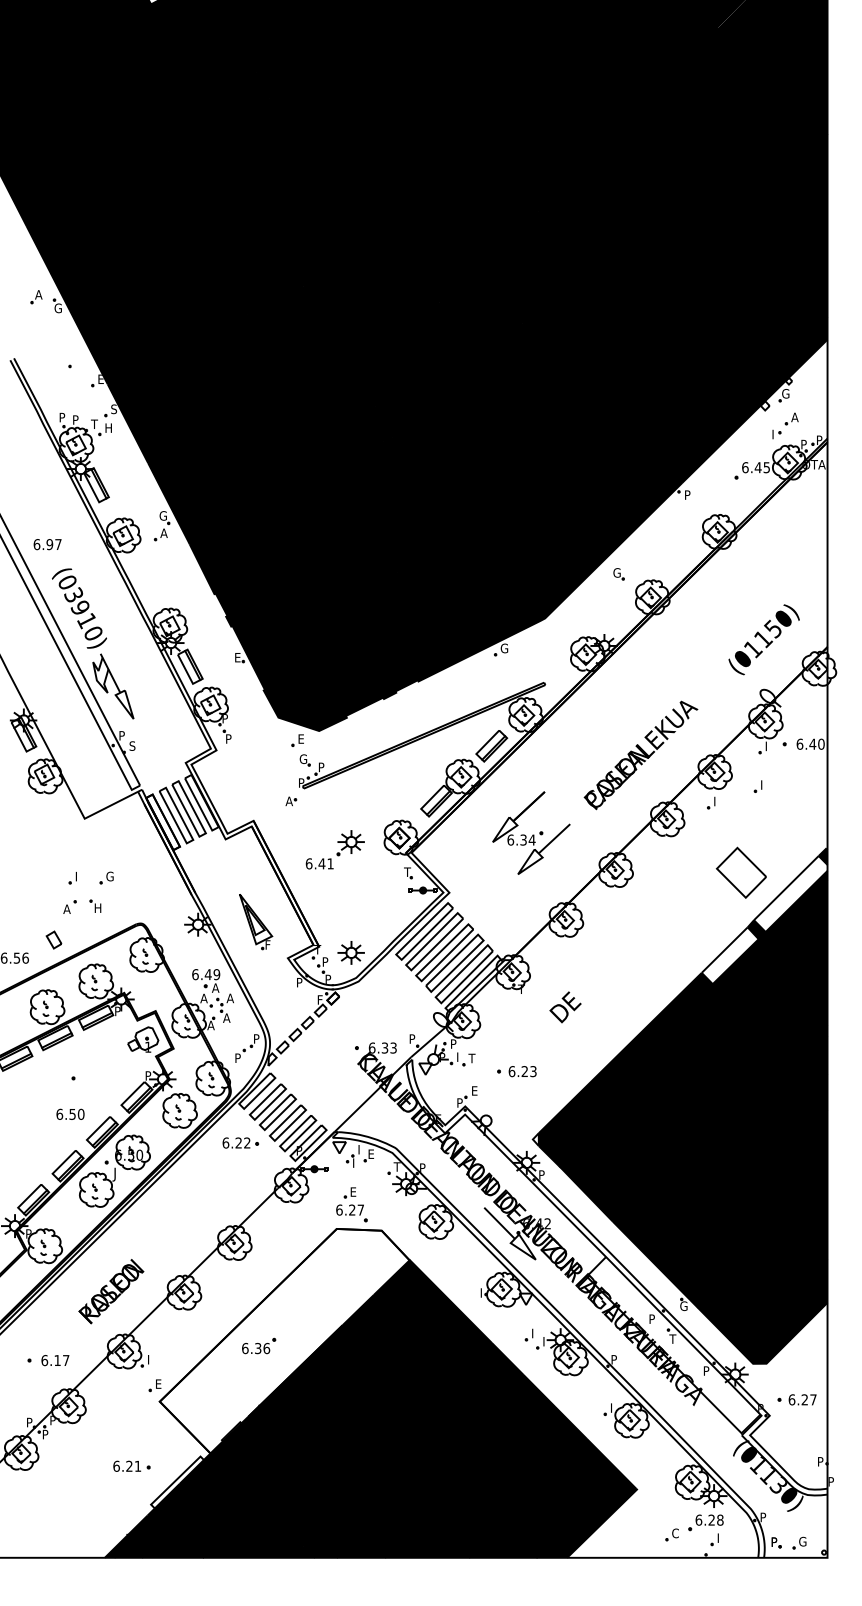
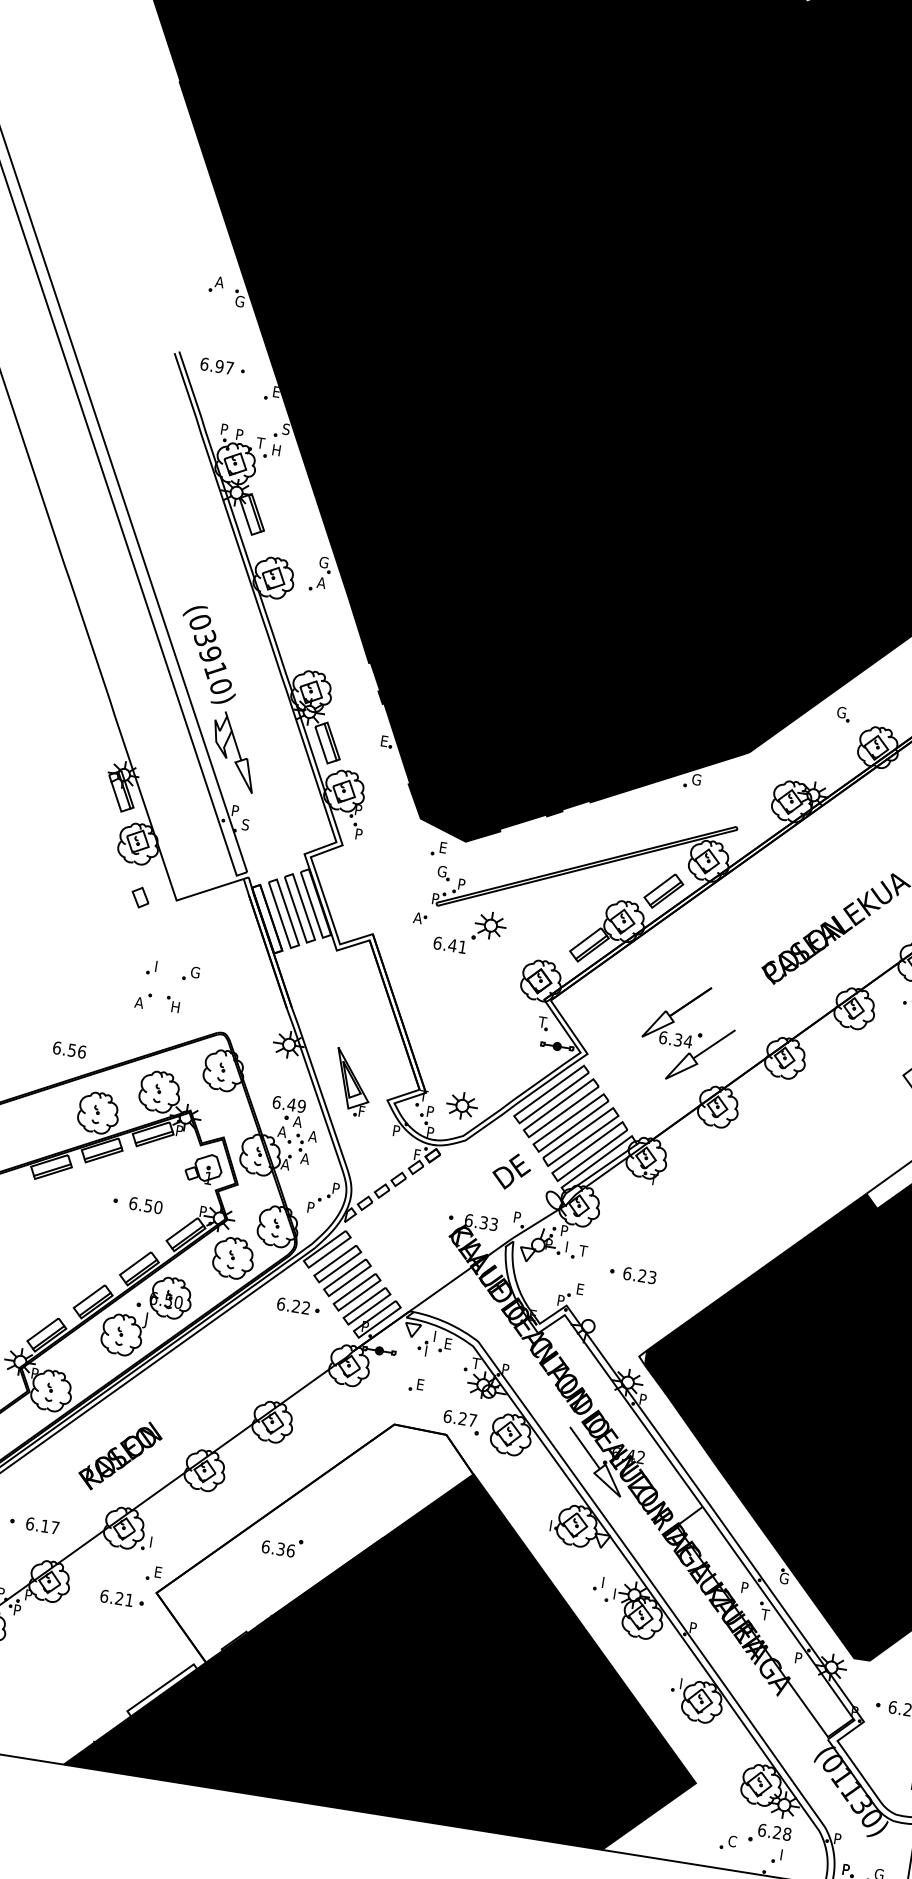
text: (47, 544) -> (216, 366), moved
part: (531, 832) -> (688, 1032), moved
part: (334, 849) -> (469, 931), moved
part: (256, 922) -> (352, 1083), moved
part: (53, 939) -> (139, 896), moved
text: (565, 1007) -> (511, 1171), moved
text: (70, 1113) -> (146, 1204), moved
part: (351, 1213) -> (461, 1422), moved
part: (131, 1465) -> (121, 1598), moved

